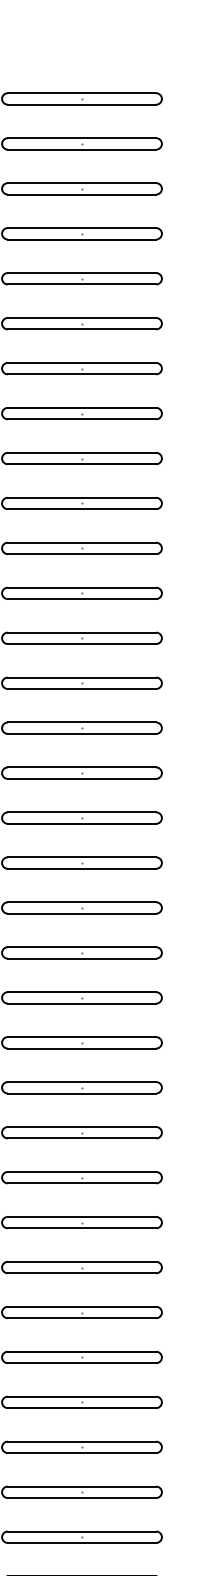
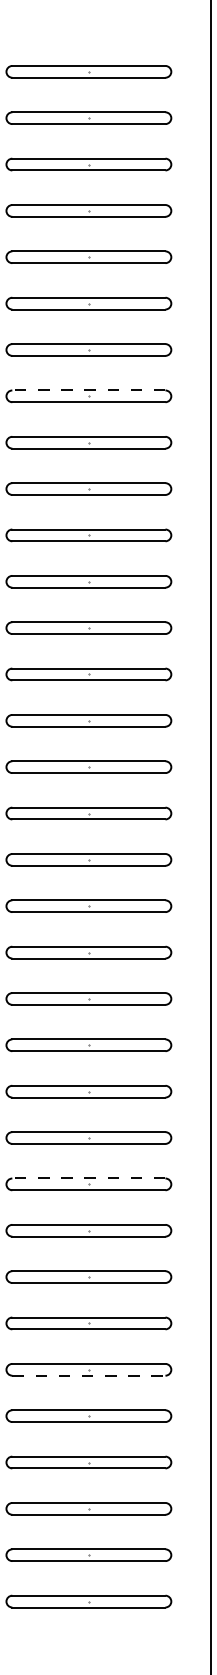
line: (81, 407) -> (88, 390), solid -> dashed
line: (81, 1171) -> (88, 1178), solid -> dashed
line: (81, 1362) -> (88, 1375), solid -> dashed

